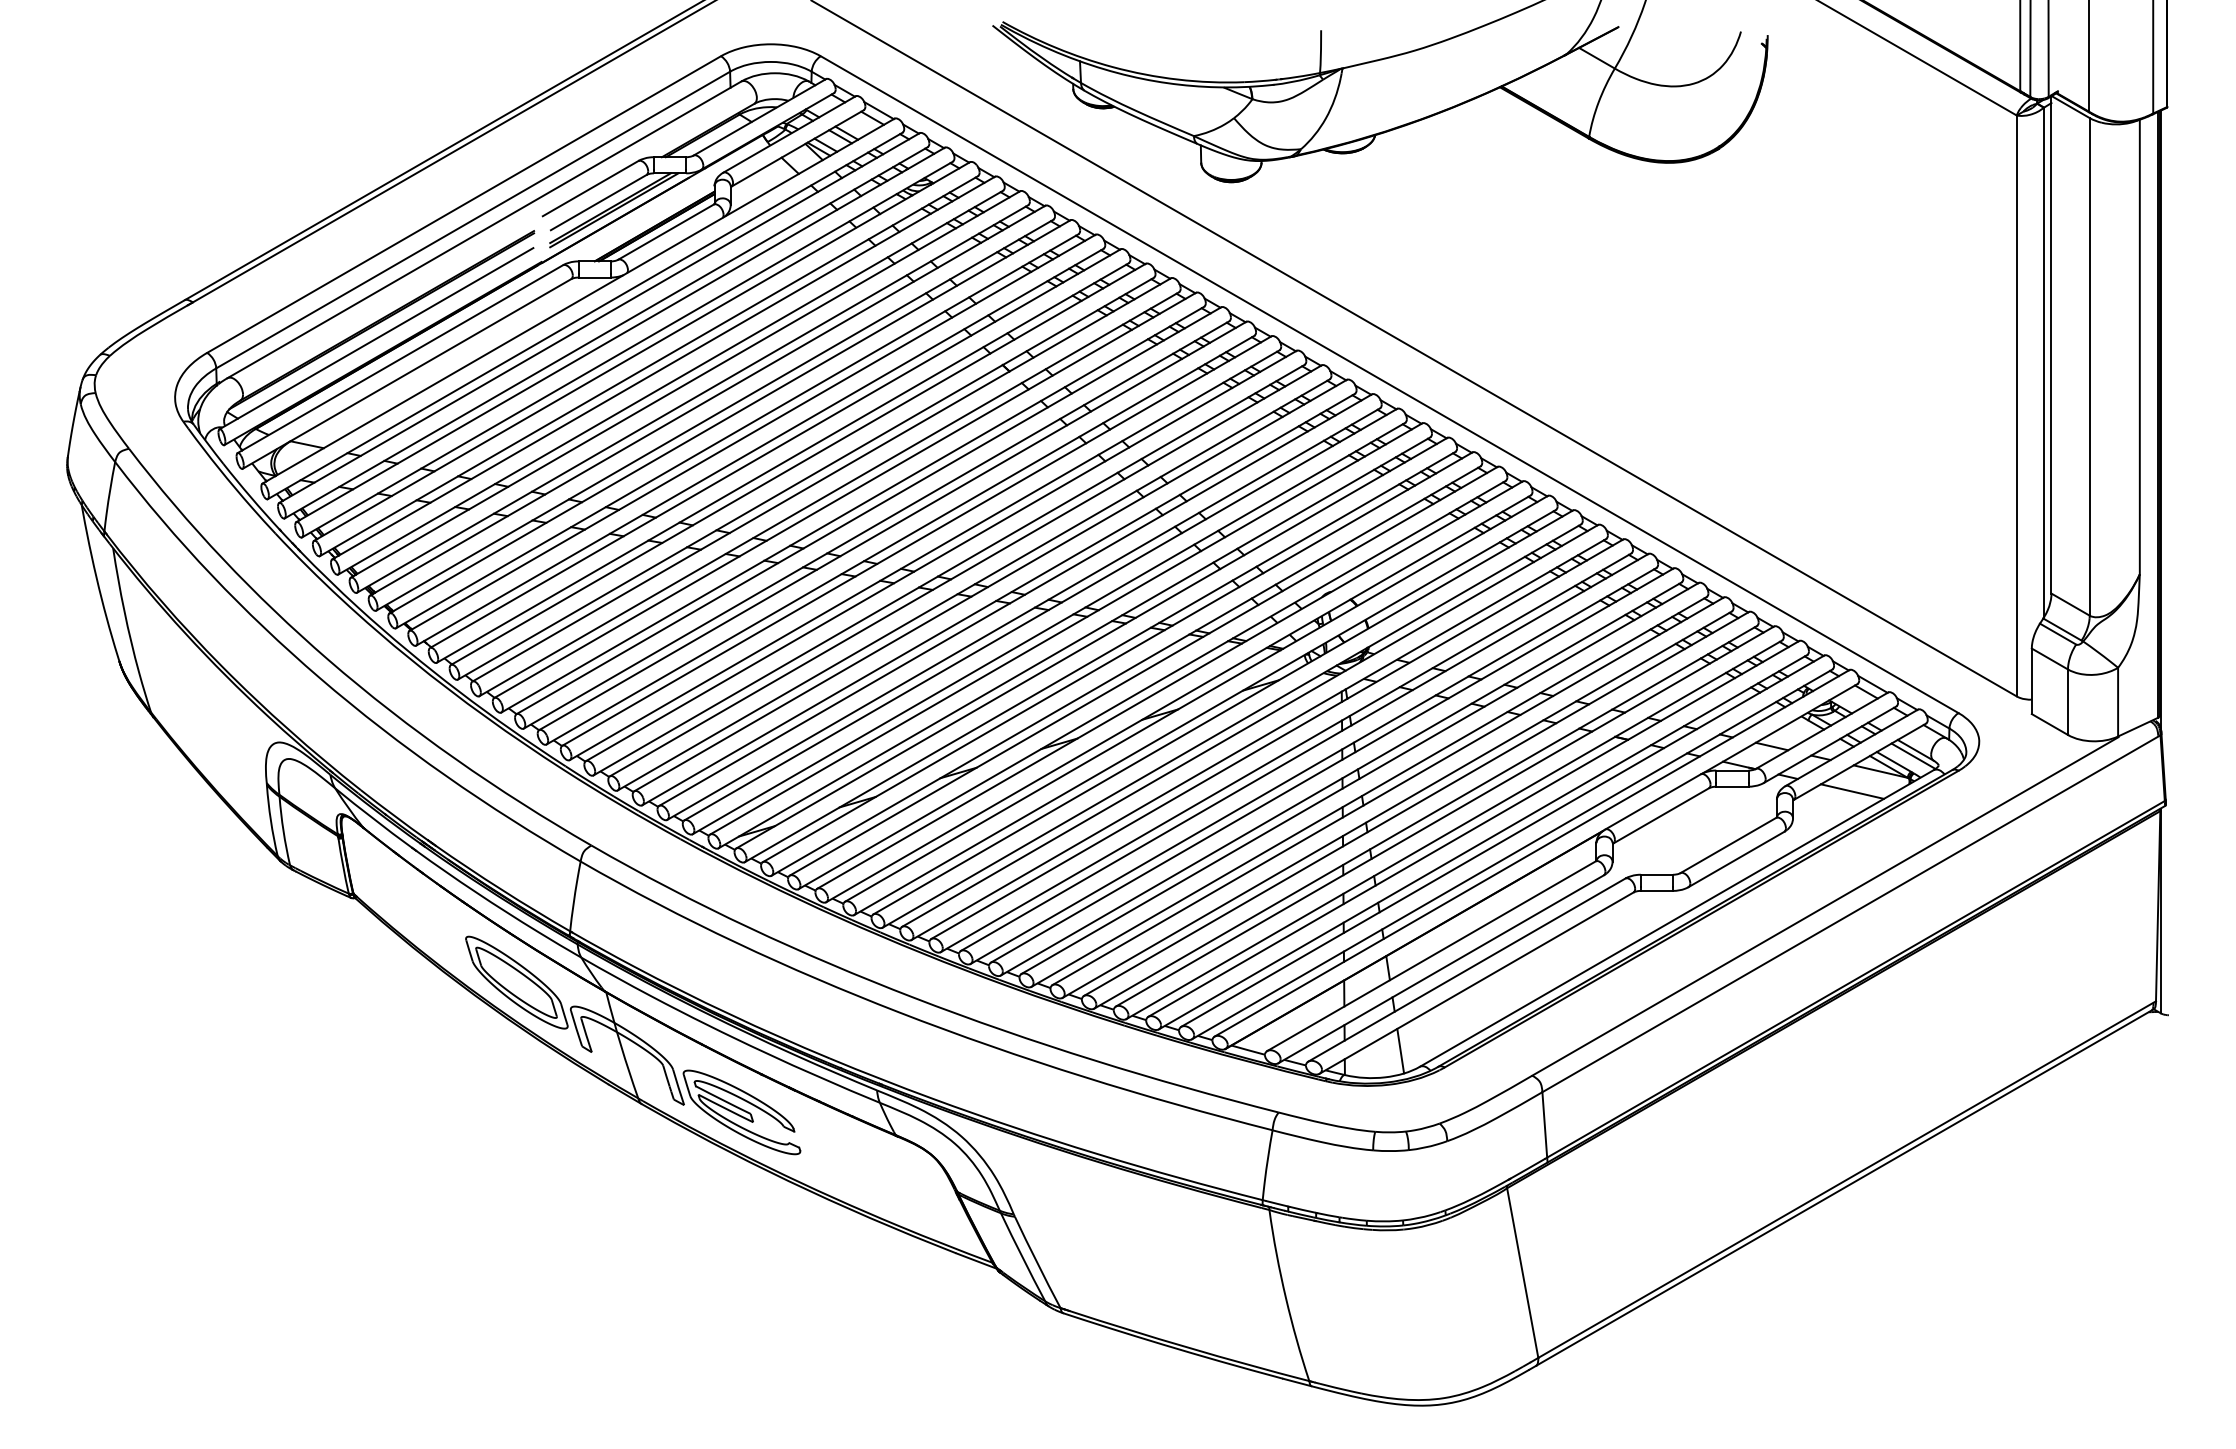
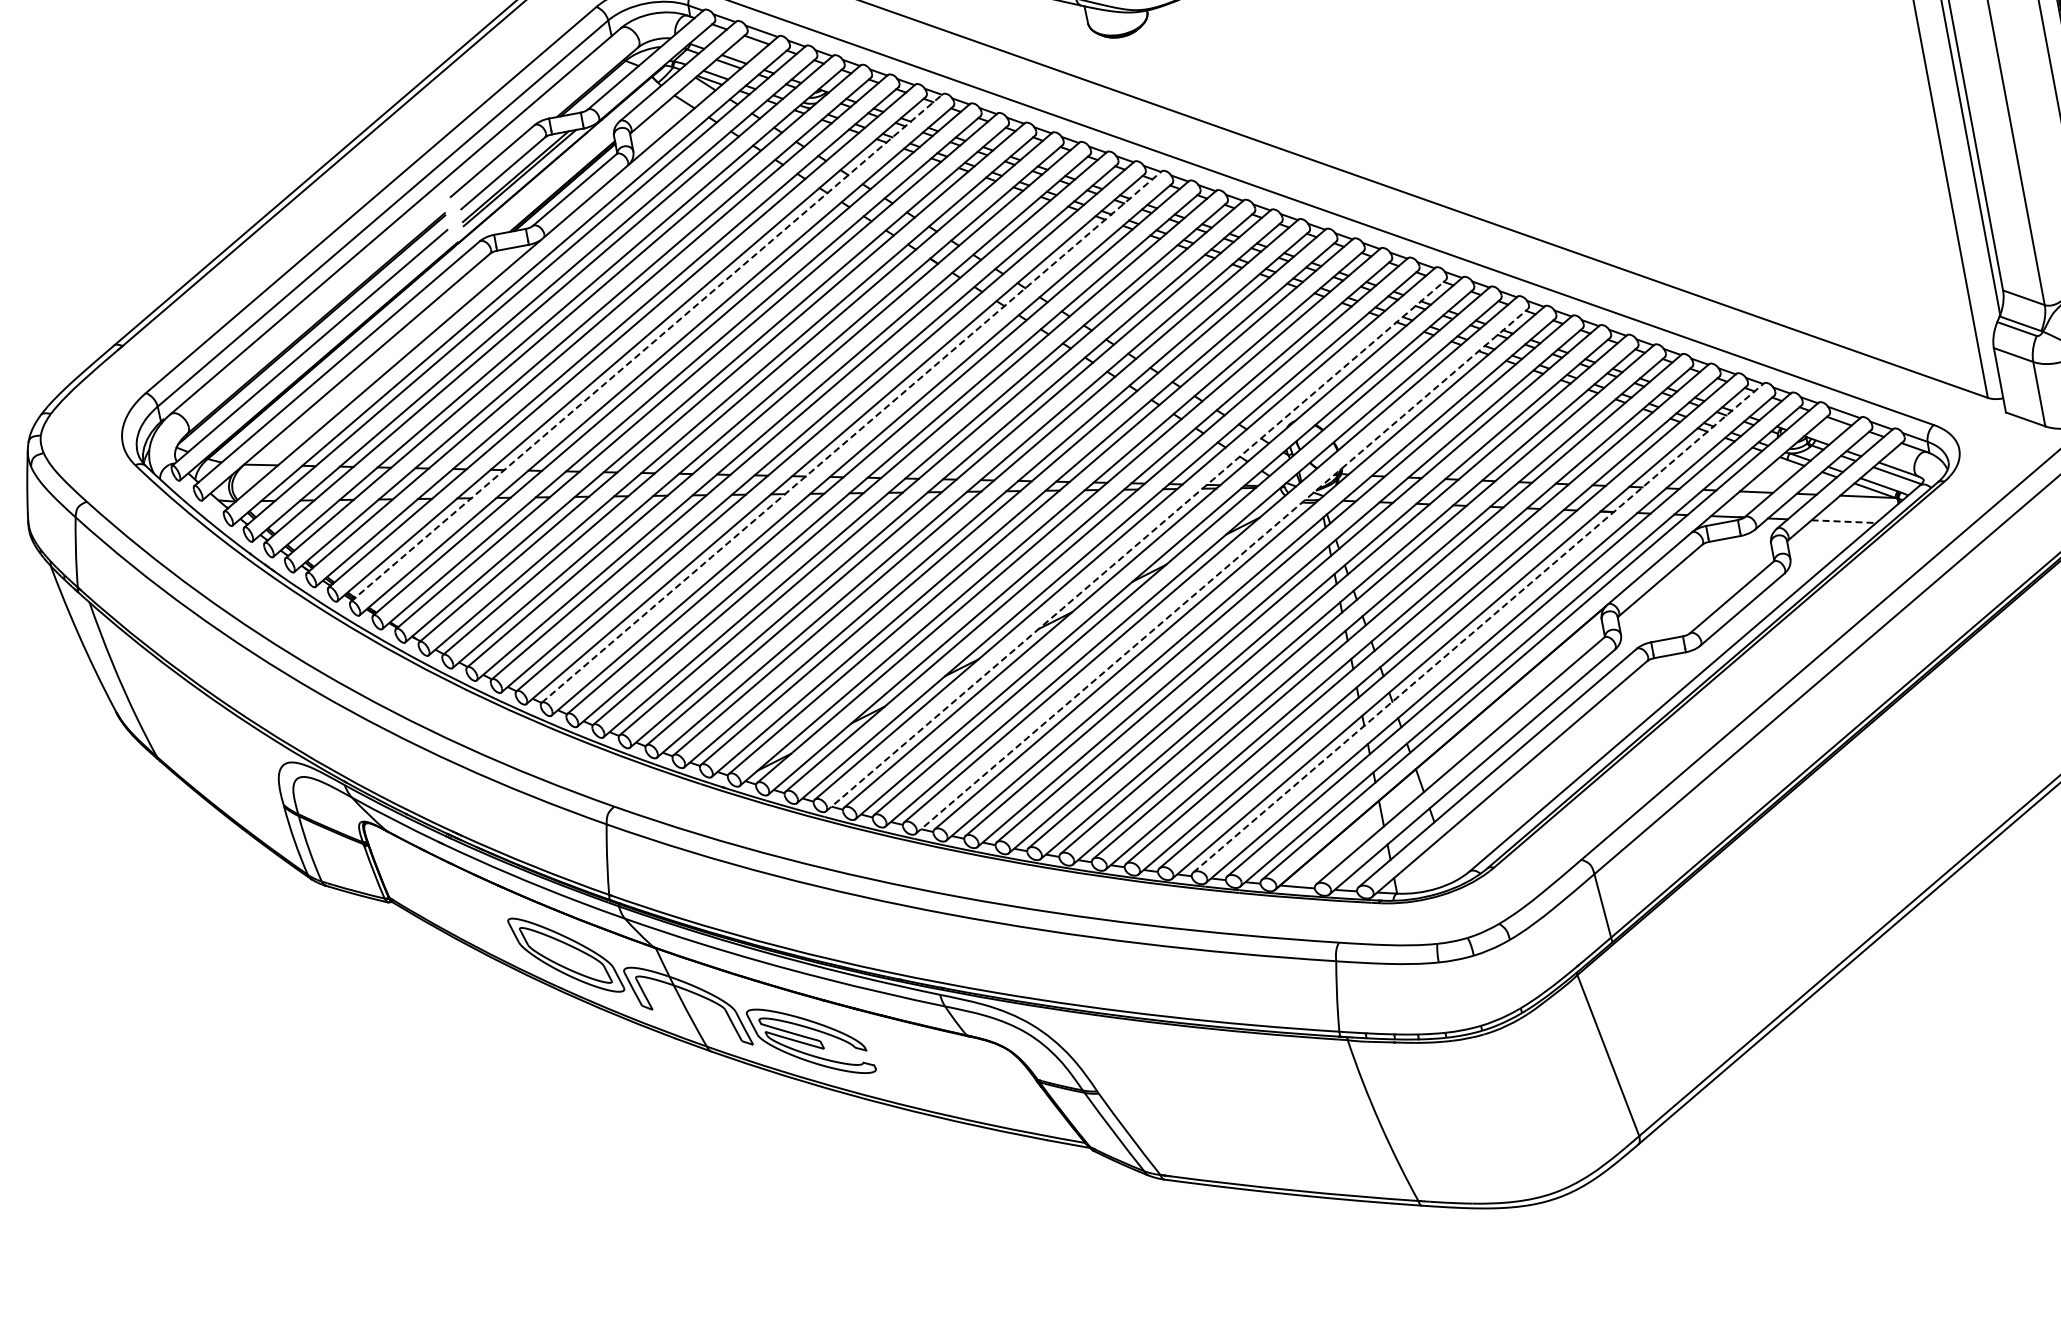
line: (707, 400) -> (646, 347), solid -> dashed
line: (893, 525) -> (852, 436), solid -> dashed
line: (1152, 684) -> (1136, 545), solid -> dashed
line: (1232, 725) -> (1222, 570), solid -> dashed
line: (1852, 791) -> (1843, 521), solid -> dashed
line: (1473, 828) -> (1478, 627), solid -> dashed
line: (1400, 1050) -> (1447, 859), removed

